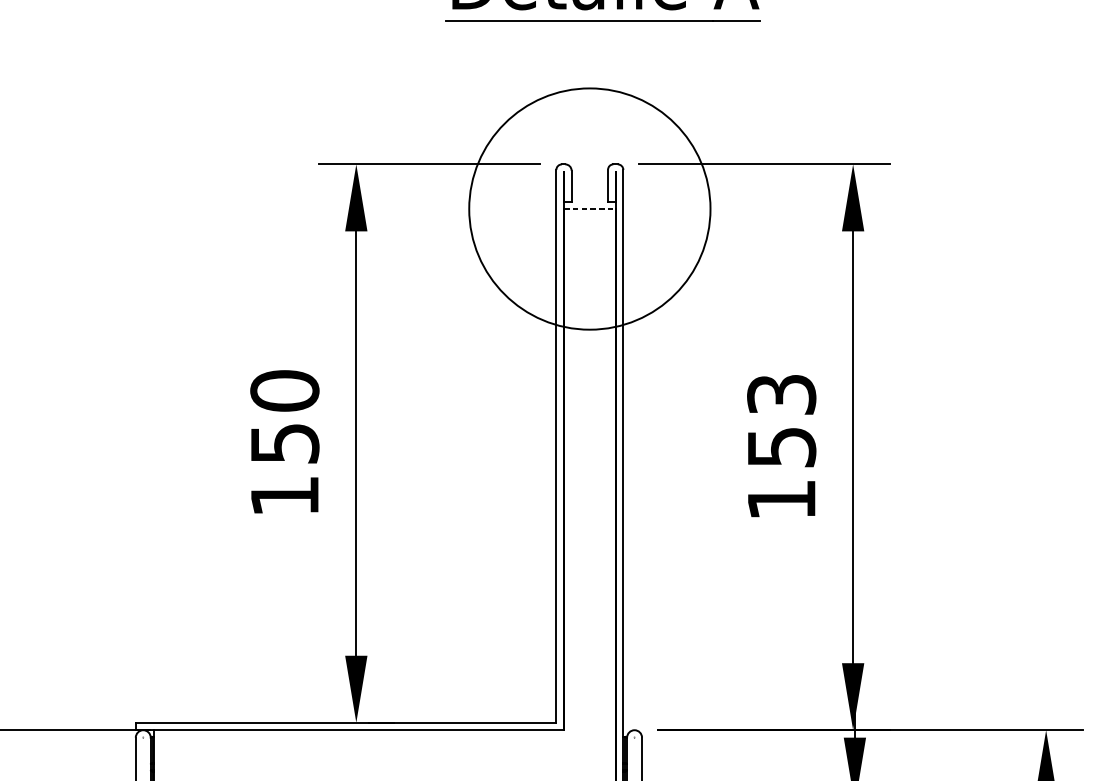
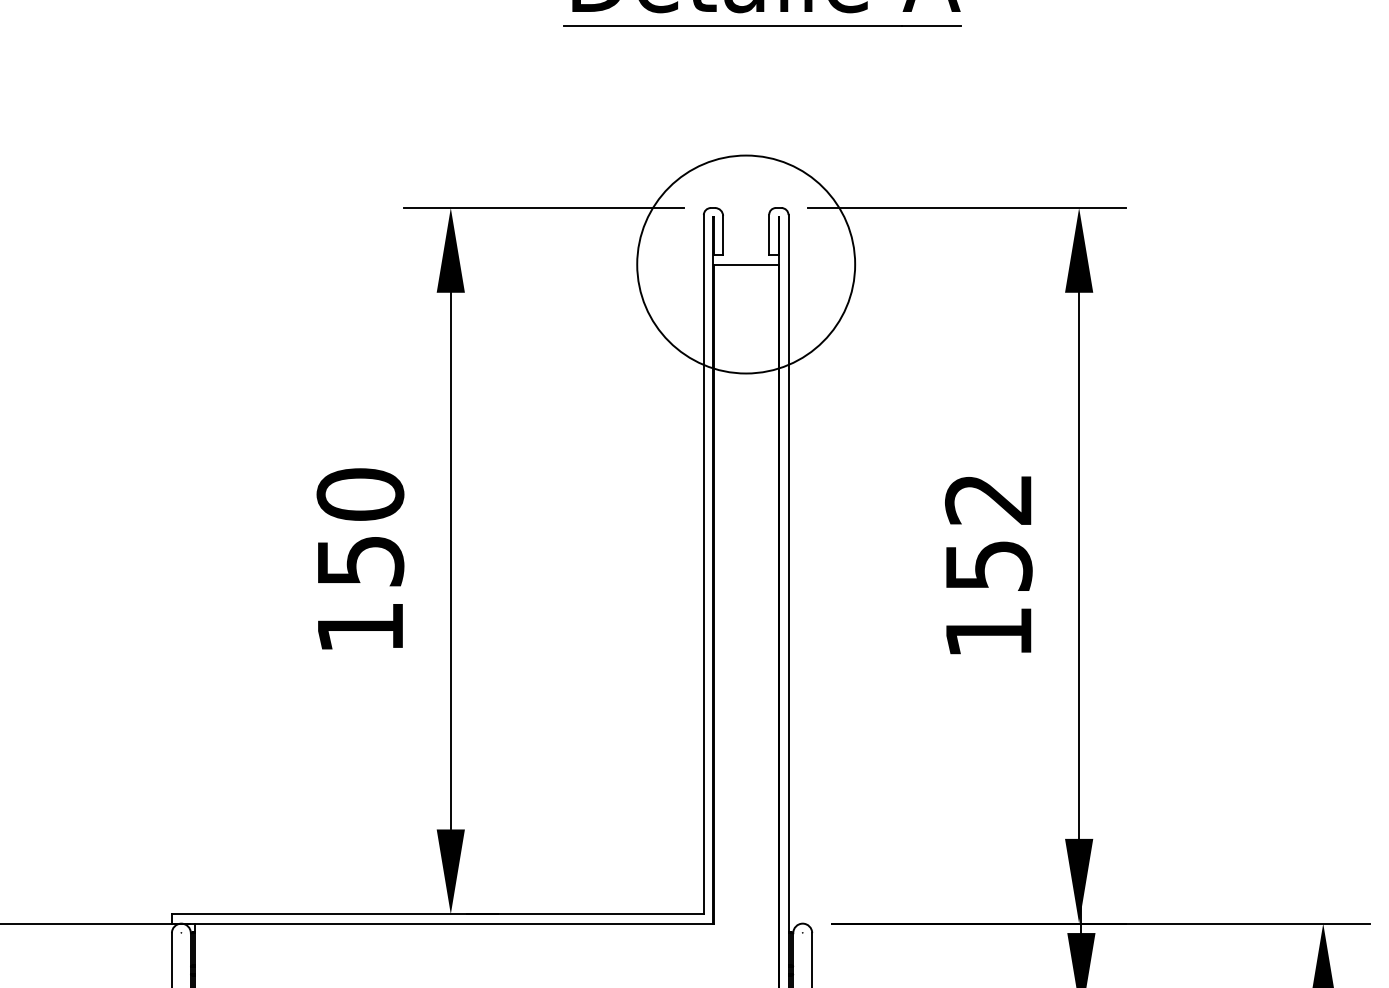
circle: (590, 209) -> (746, 264), size x0.71
line: (590, 209) -> (746, 264), dashed -> solid
text: (781, 394) -> (988, 499), 153 -> 152

